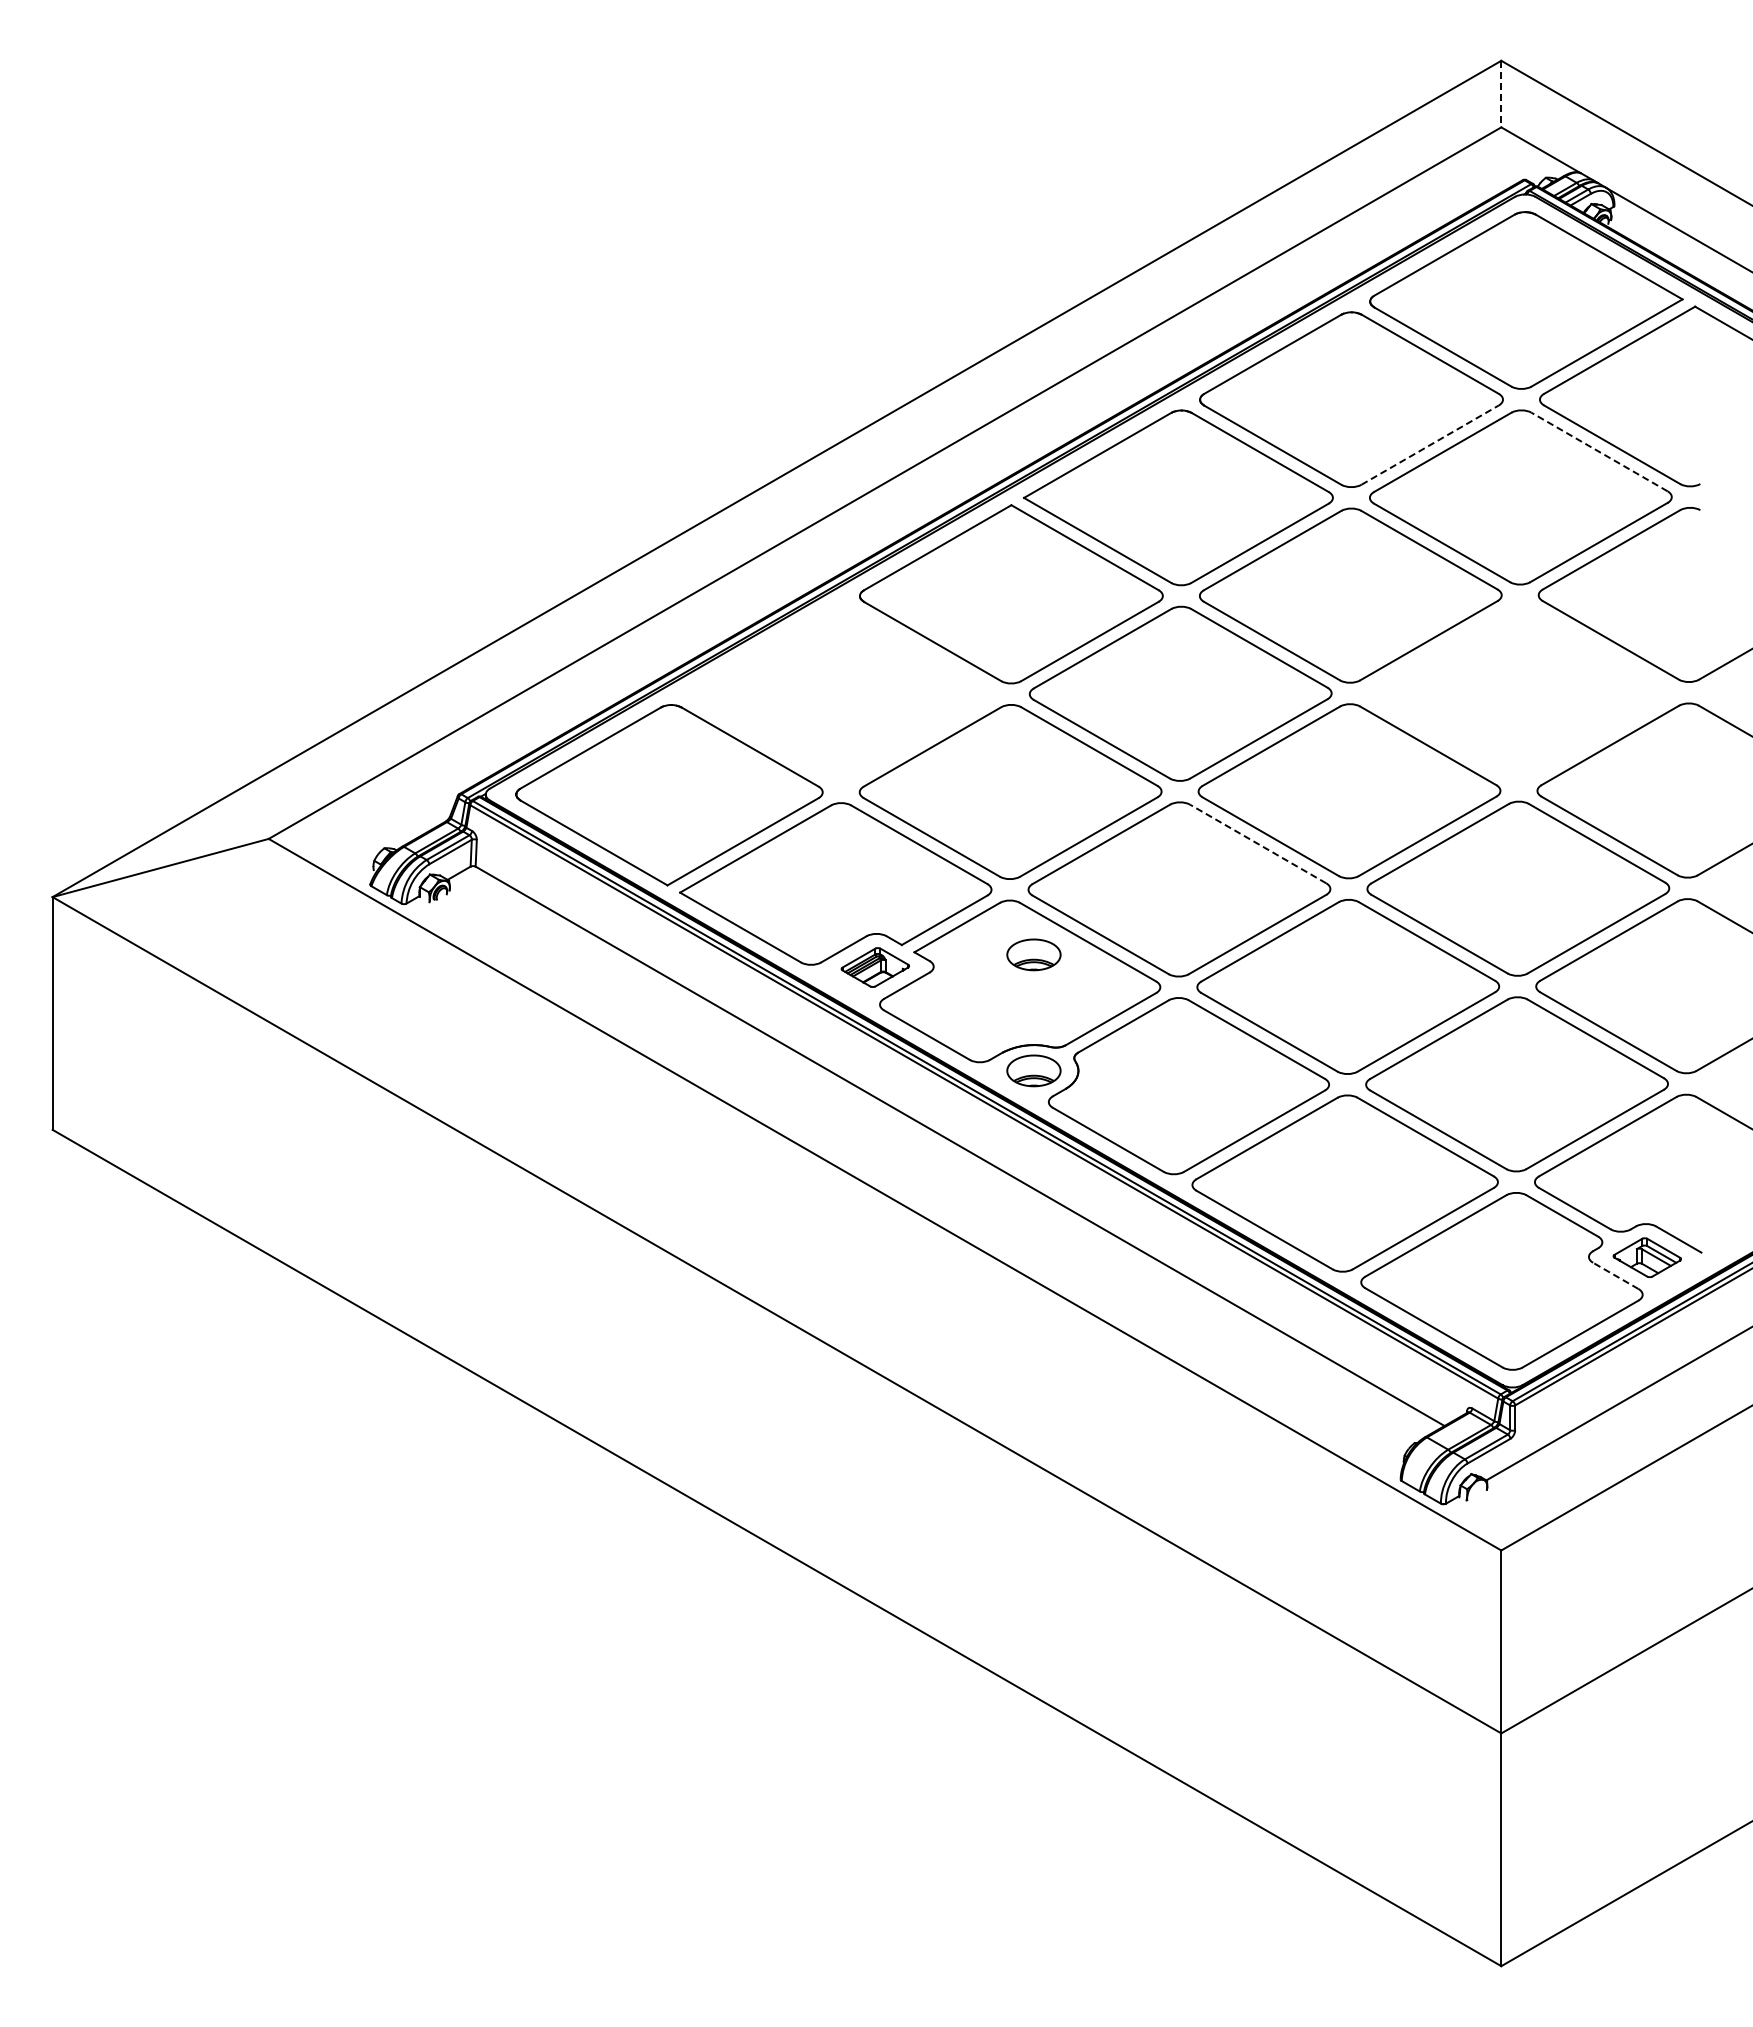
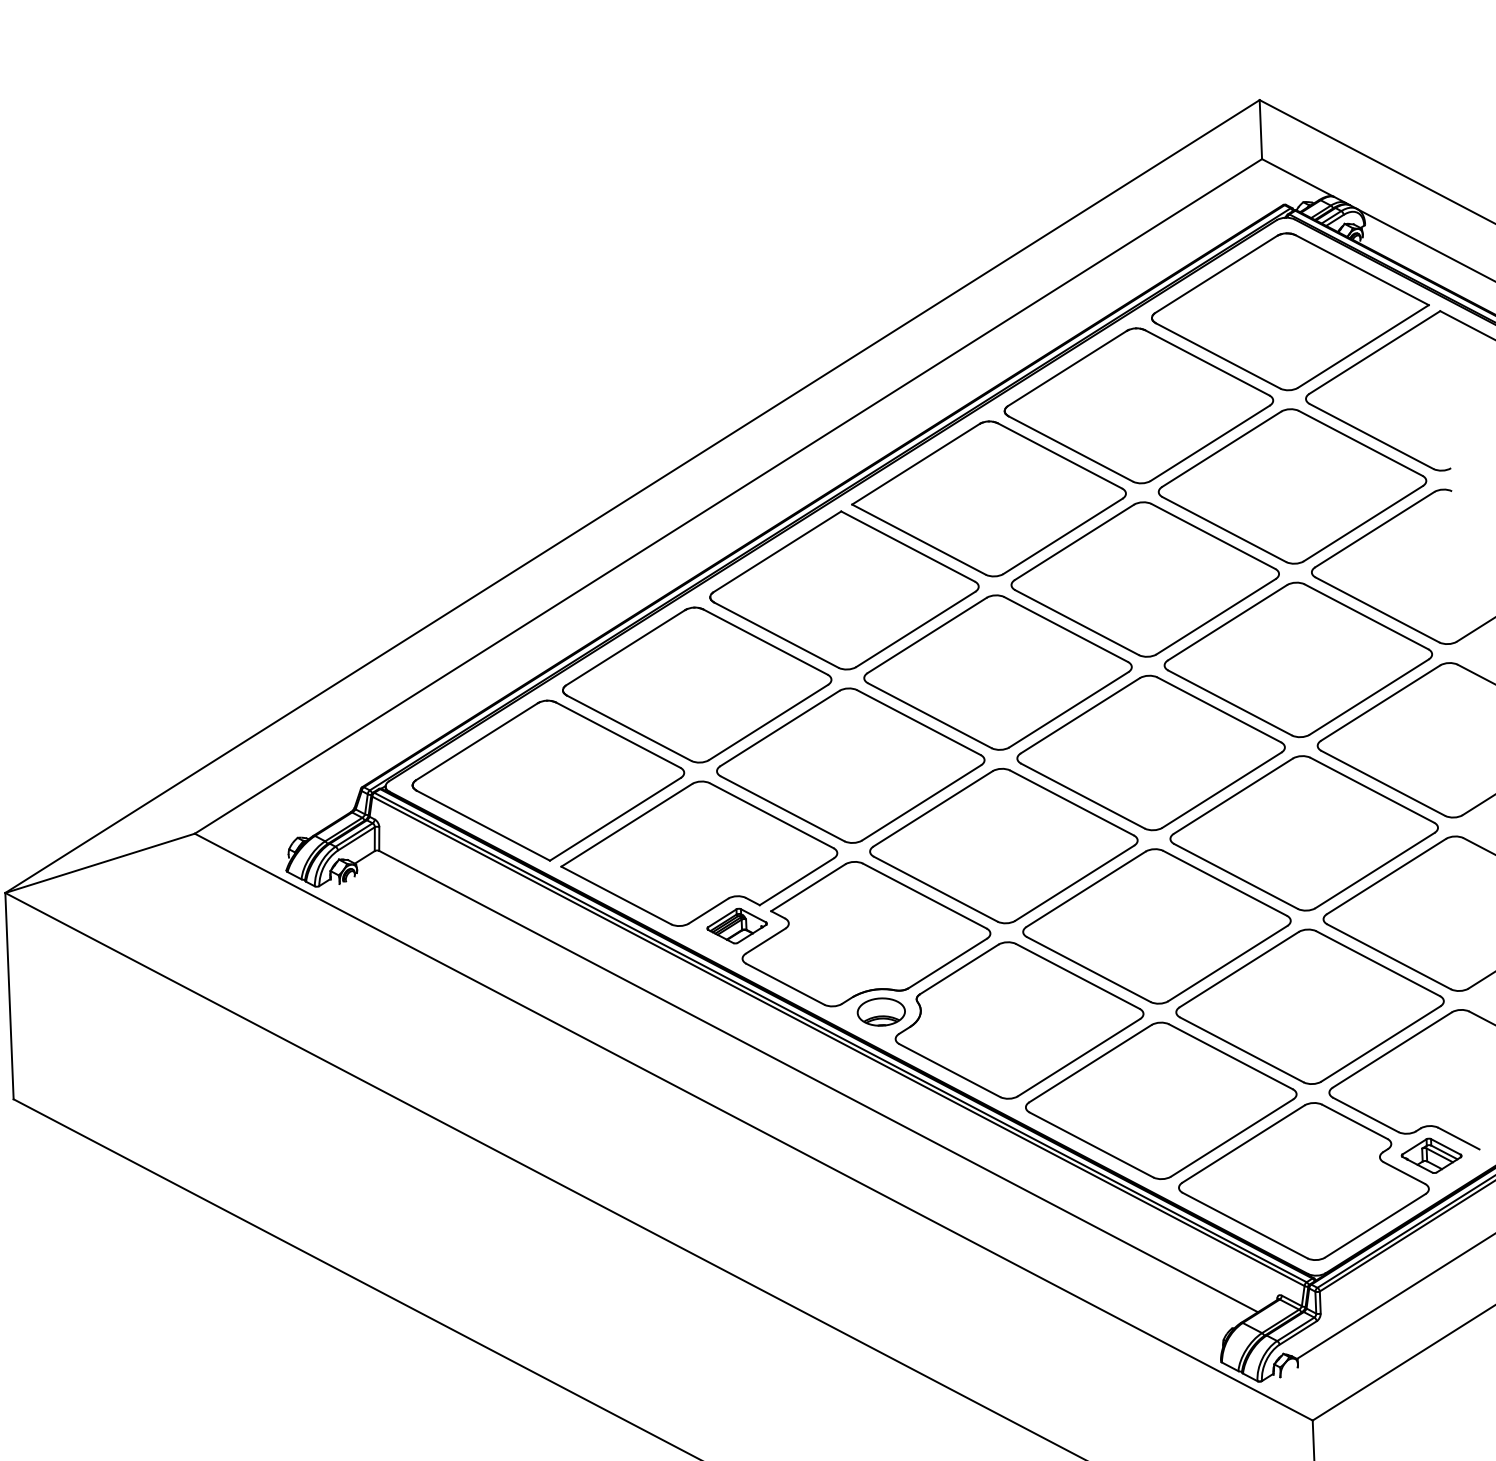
line: (1501, 94) -> (1261, 129), dashed -> solid
line: (1430, 444) -> (1210, 442), dashed -> solid
line: (1599, 452) -> (1360, 443), dashed -> solid
part: (1519, 692) -> (1298, 659), added
part: (840, 693) -> (696, 684), added
line: (1258, 844) -> (1072, 803), dashed -> solid
part: (1033, 954) -> (876, 908), removed
line: (1615, 1275) -> (1404, 1172), dashed -> solid

